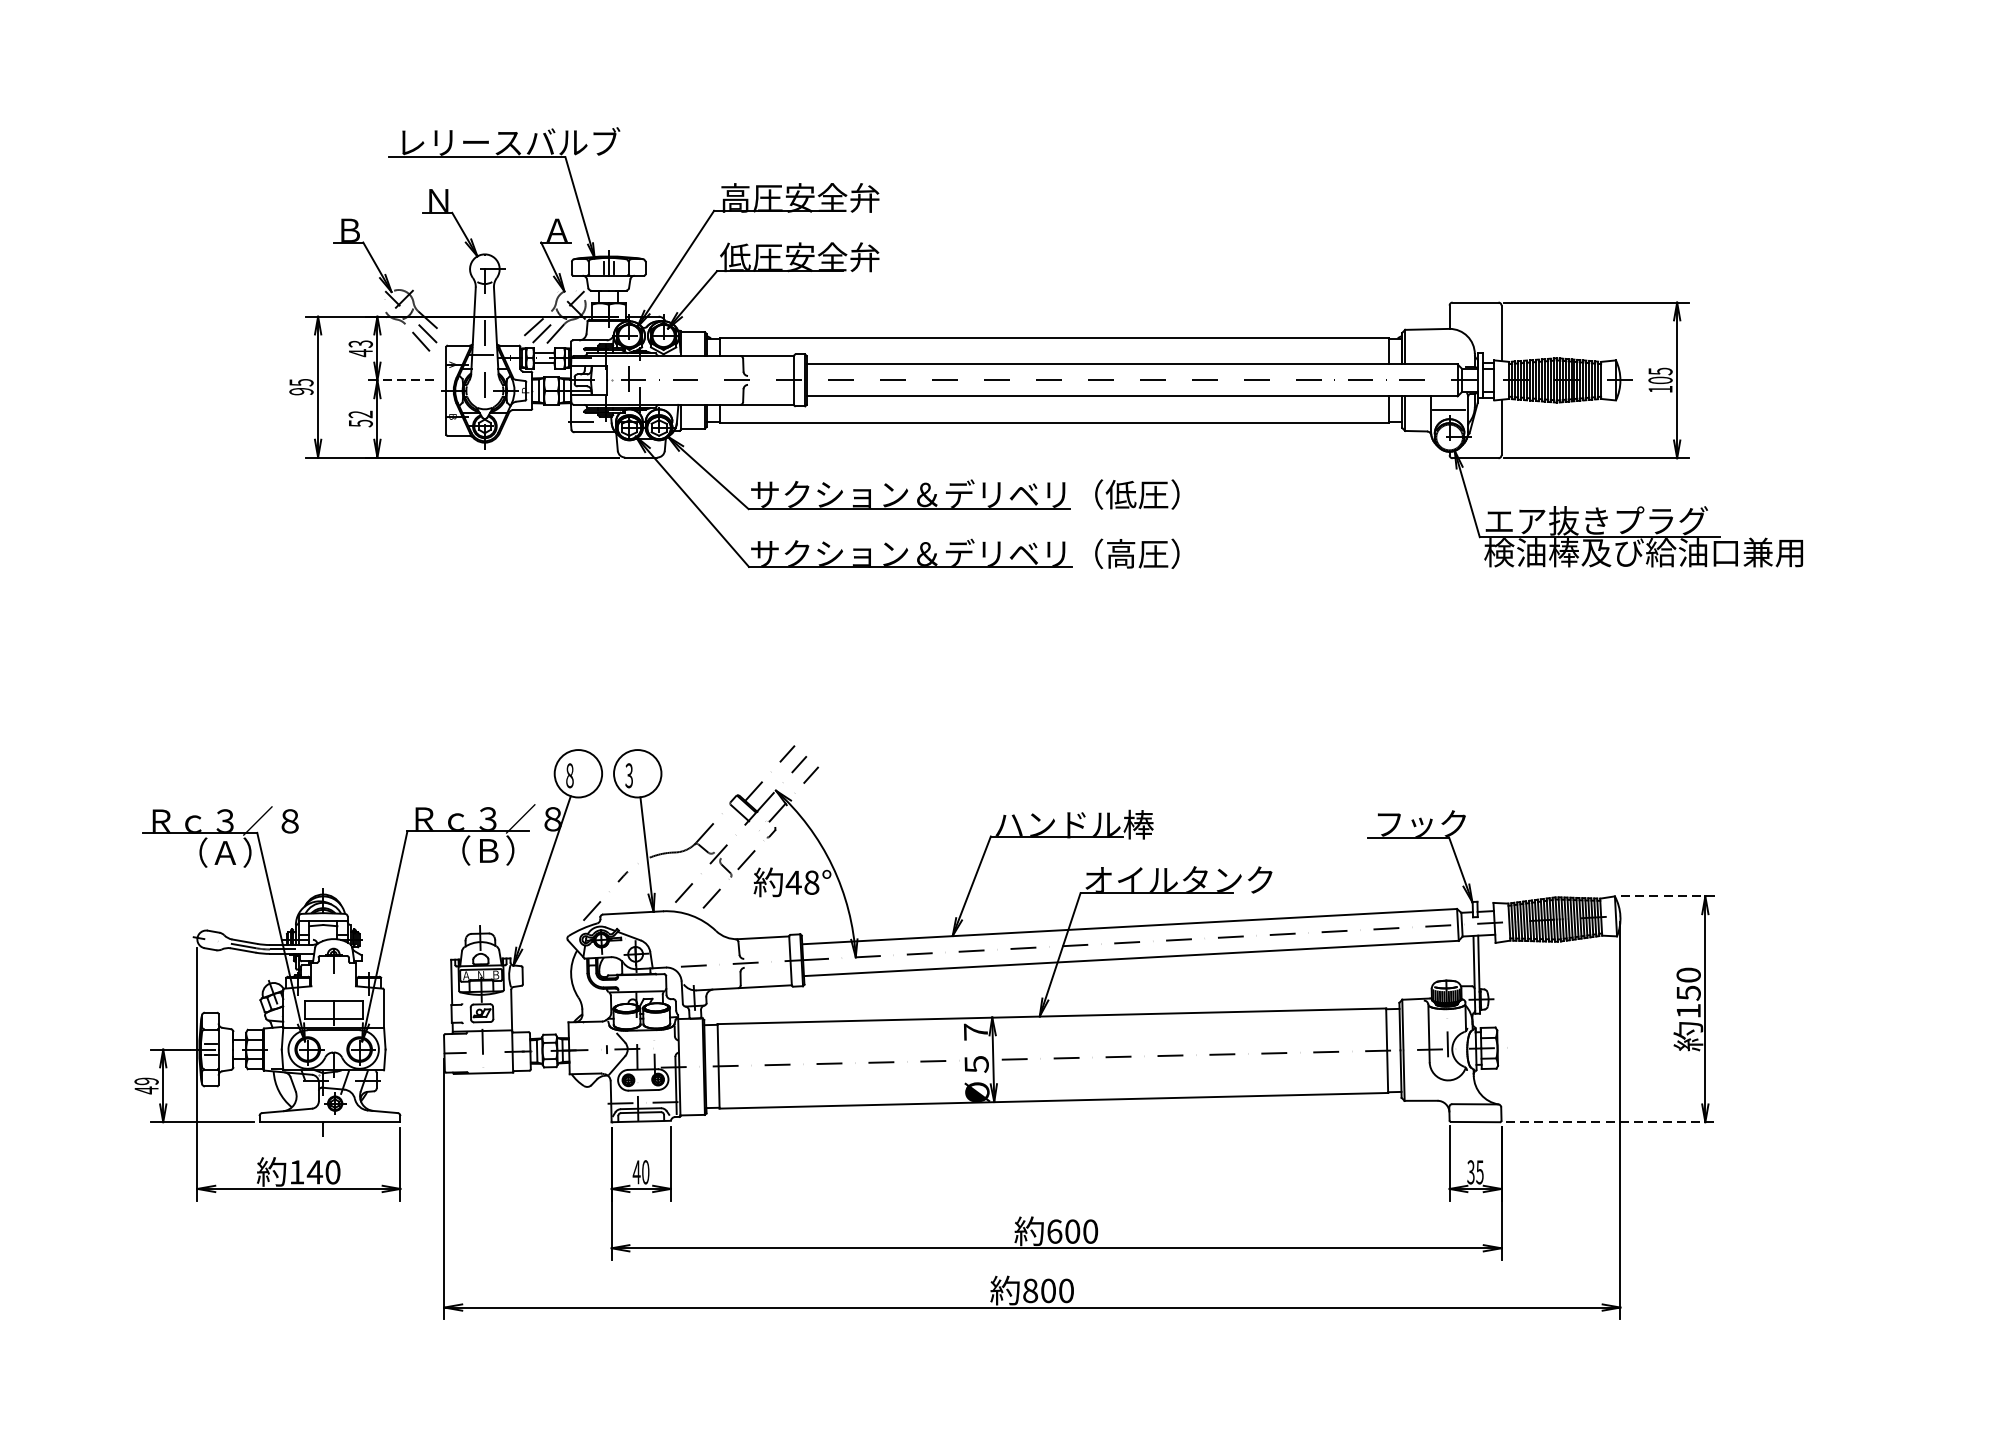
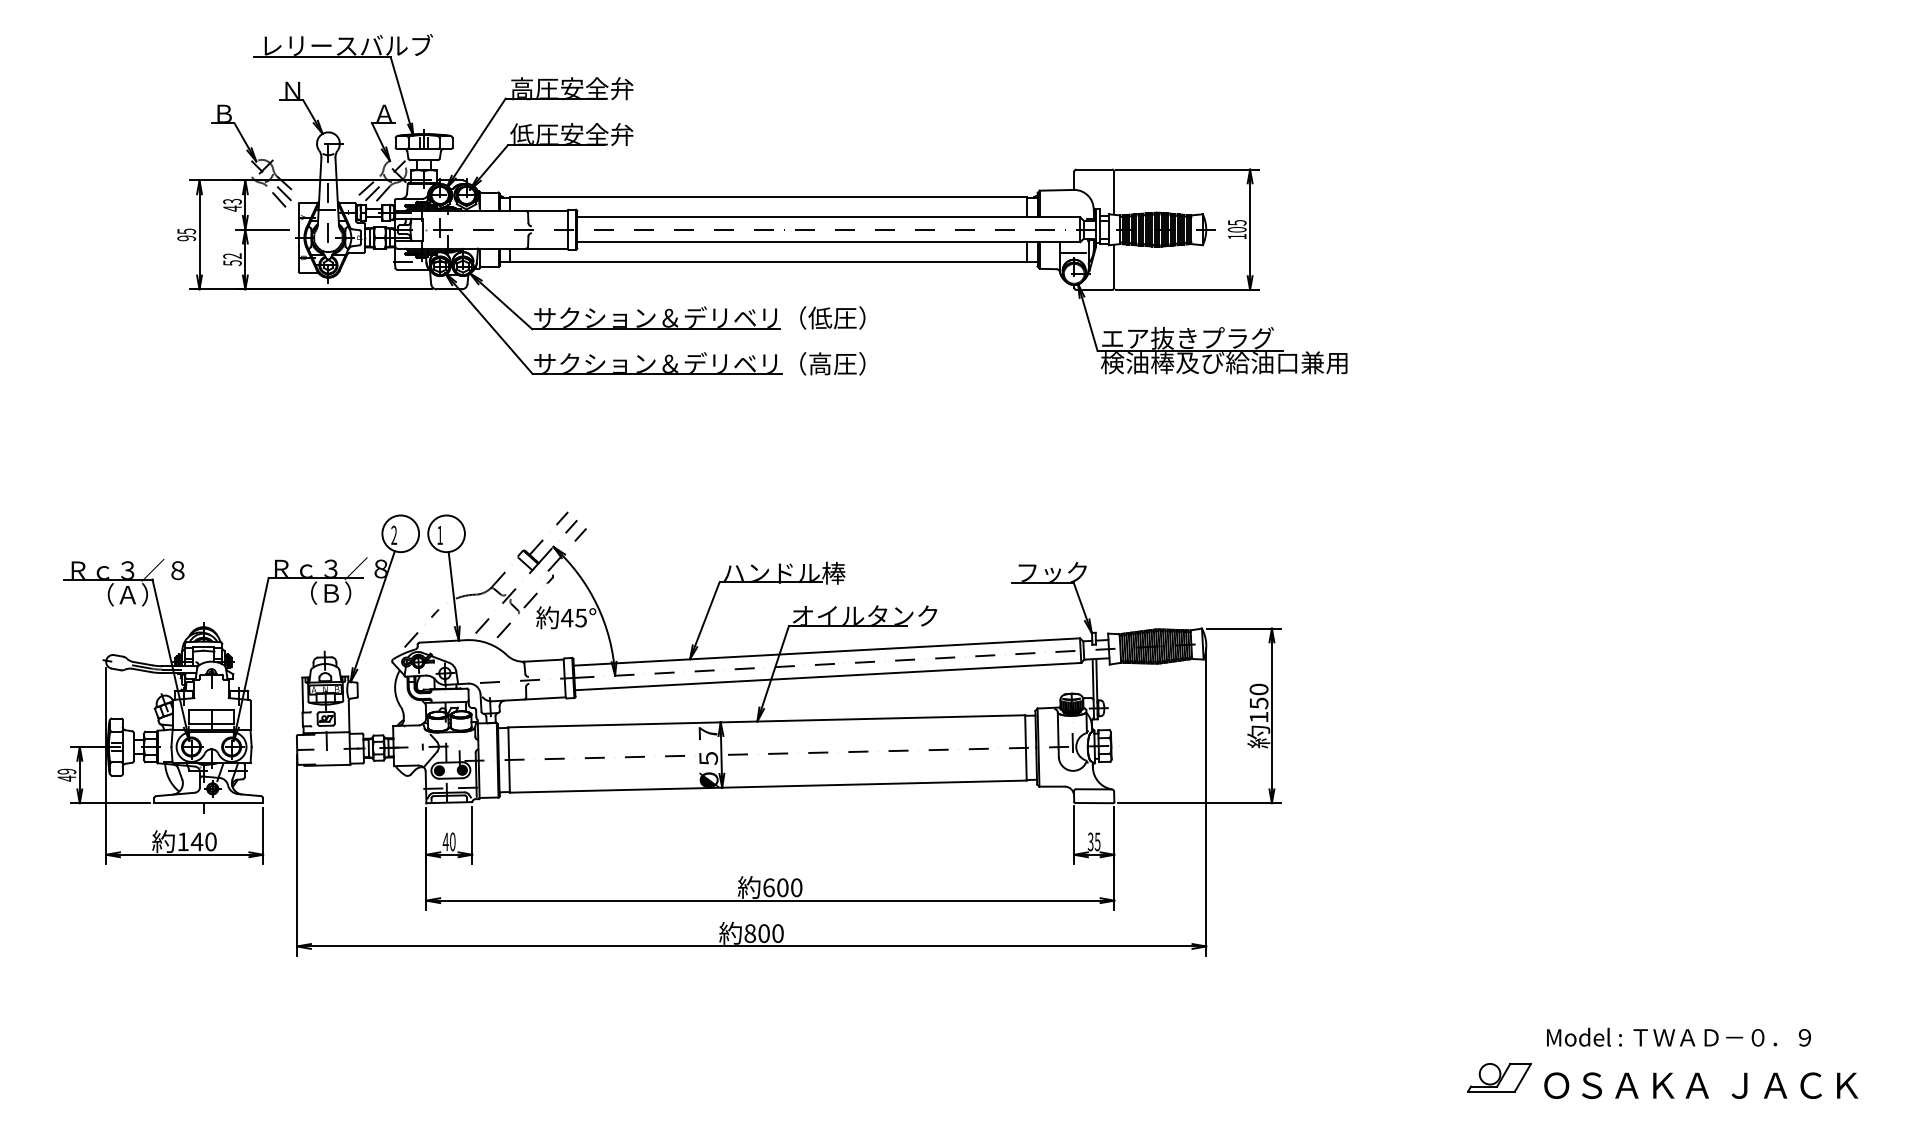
line: (399, 380) -> (262, 229), dashed -> solid
text: (570, 775) -> (394, 535), 8 -> 2
text: (628, 775) -> (439, 535), 3 -> 1
text: (810, 882) -> (580, 617), 48° -> 45°
line: (1669, 896) -> (1244, 628), dashed -> solid
line: (1611, 1122) -> (1199, 803), dashed -> solid

